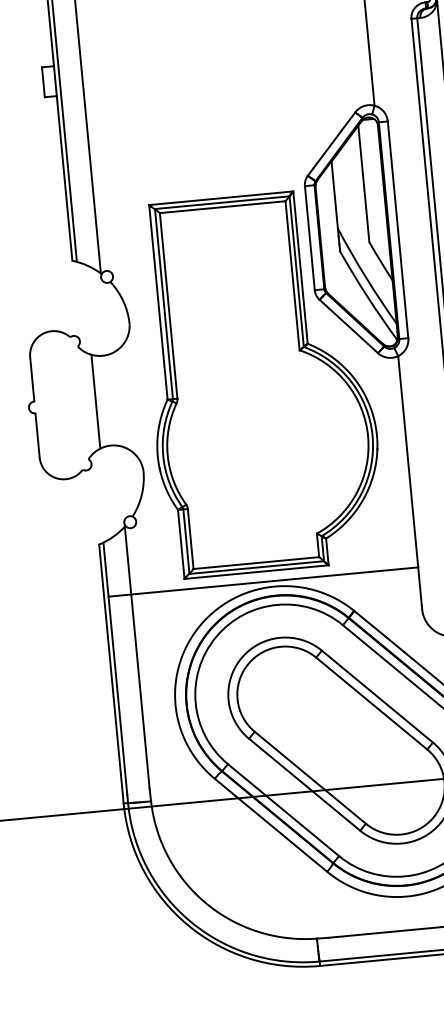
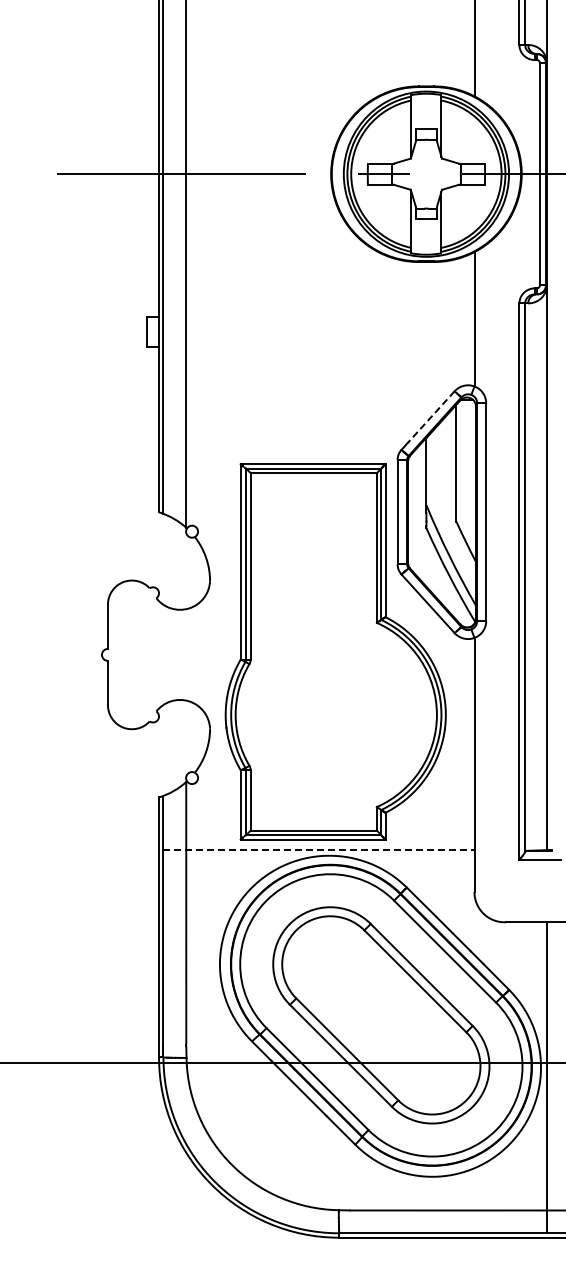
line: (333, 140) -> (430, 417), solid -> dashed
line: (96, 401) -> (169, 654), removed
line: (262, 582) -> (318, 850), solid -> dashed

